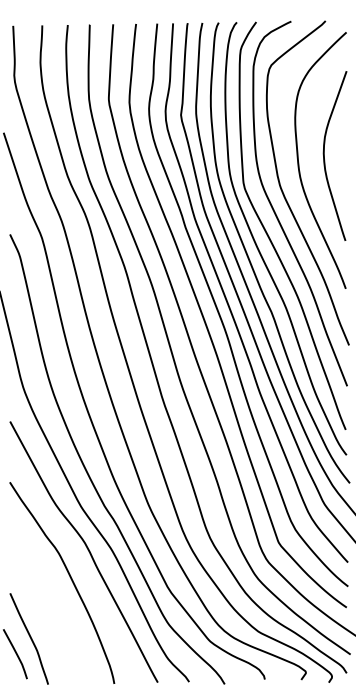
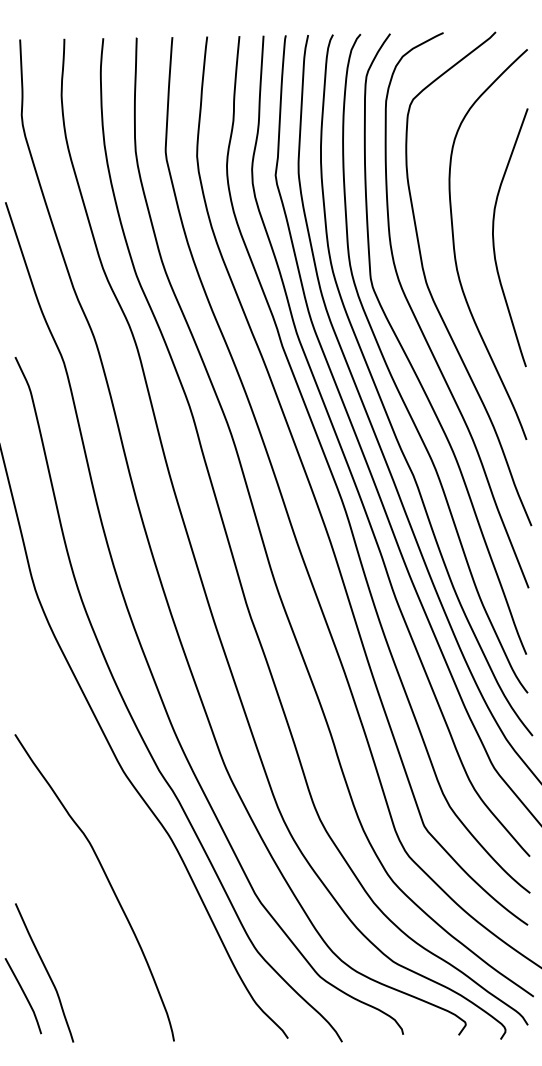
curve: (87, 550) -> (133, 838), removed

